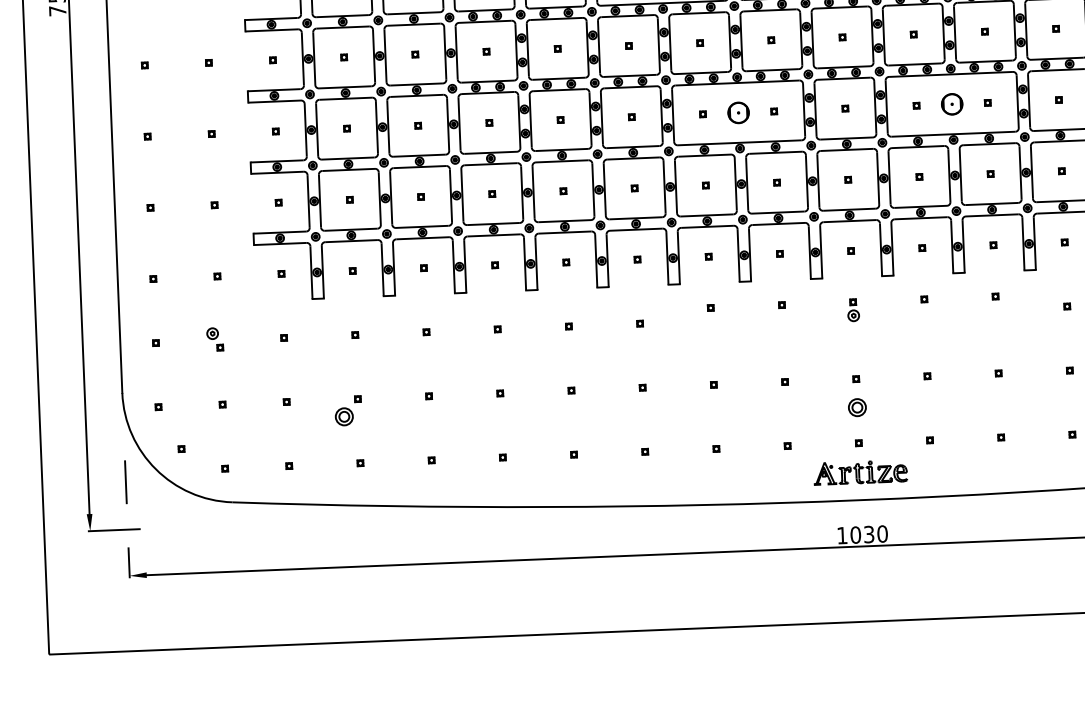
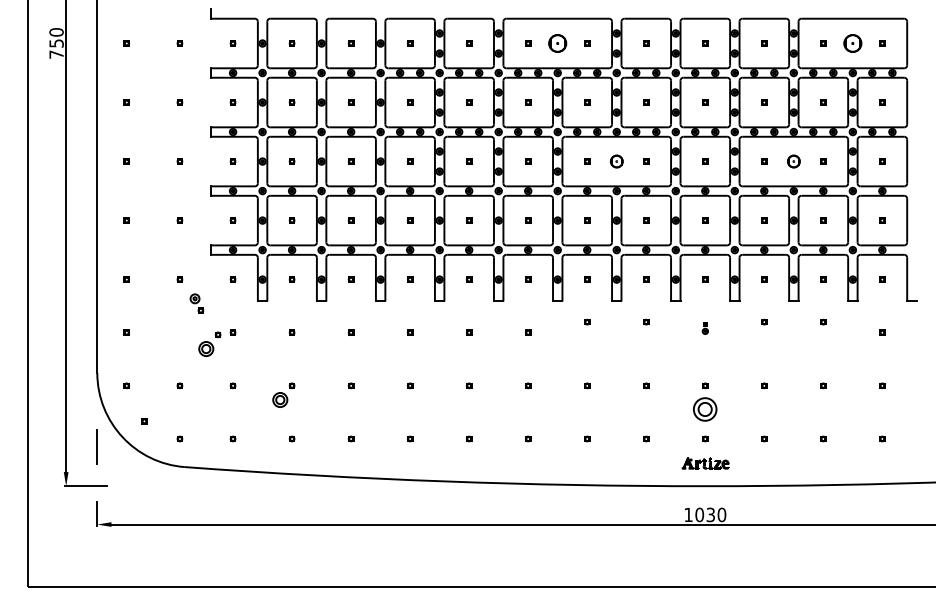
part: (951, 104) -> (793, 161), size x0.7
part: (738, 112) -> (616, 161), size x0.7
part: (853, 309) -> (705, 328), size x0.6
part: (214, 339) -> (196, 303), moved
part: (256, 352) -> (209, 343), added
part: (857, 407) -> (705, 409), size x1.6
part: (860, 472) -> (705, 463), size x0.6

